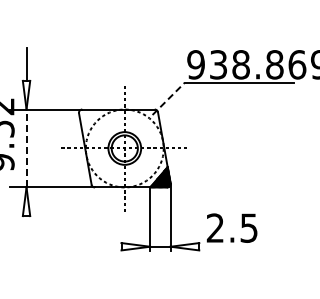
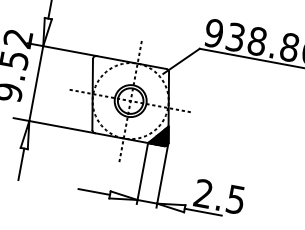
line: (168, 98) -> (181, 60), dashed -> solid
line: (26, 148) -> (36, 83), dashed -> solid
line: (26, 232) -> (21, 164), added
line: (104, 246) -> (93, 191), added
line: (218, 246) -> (203, 211), added

